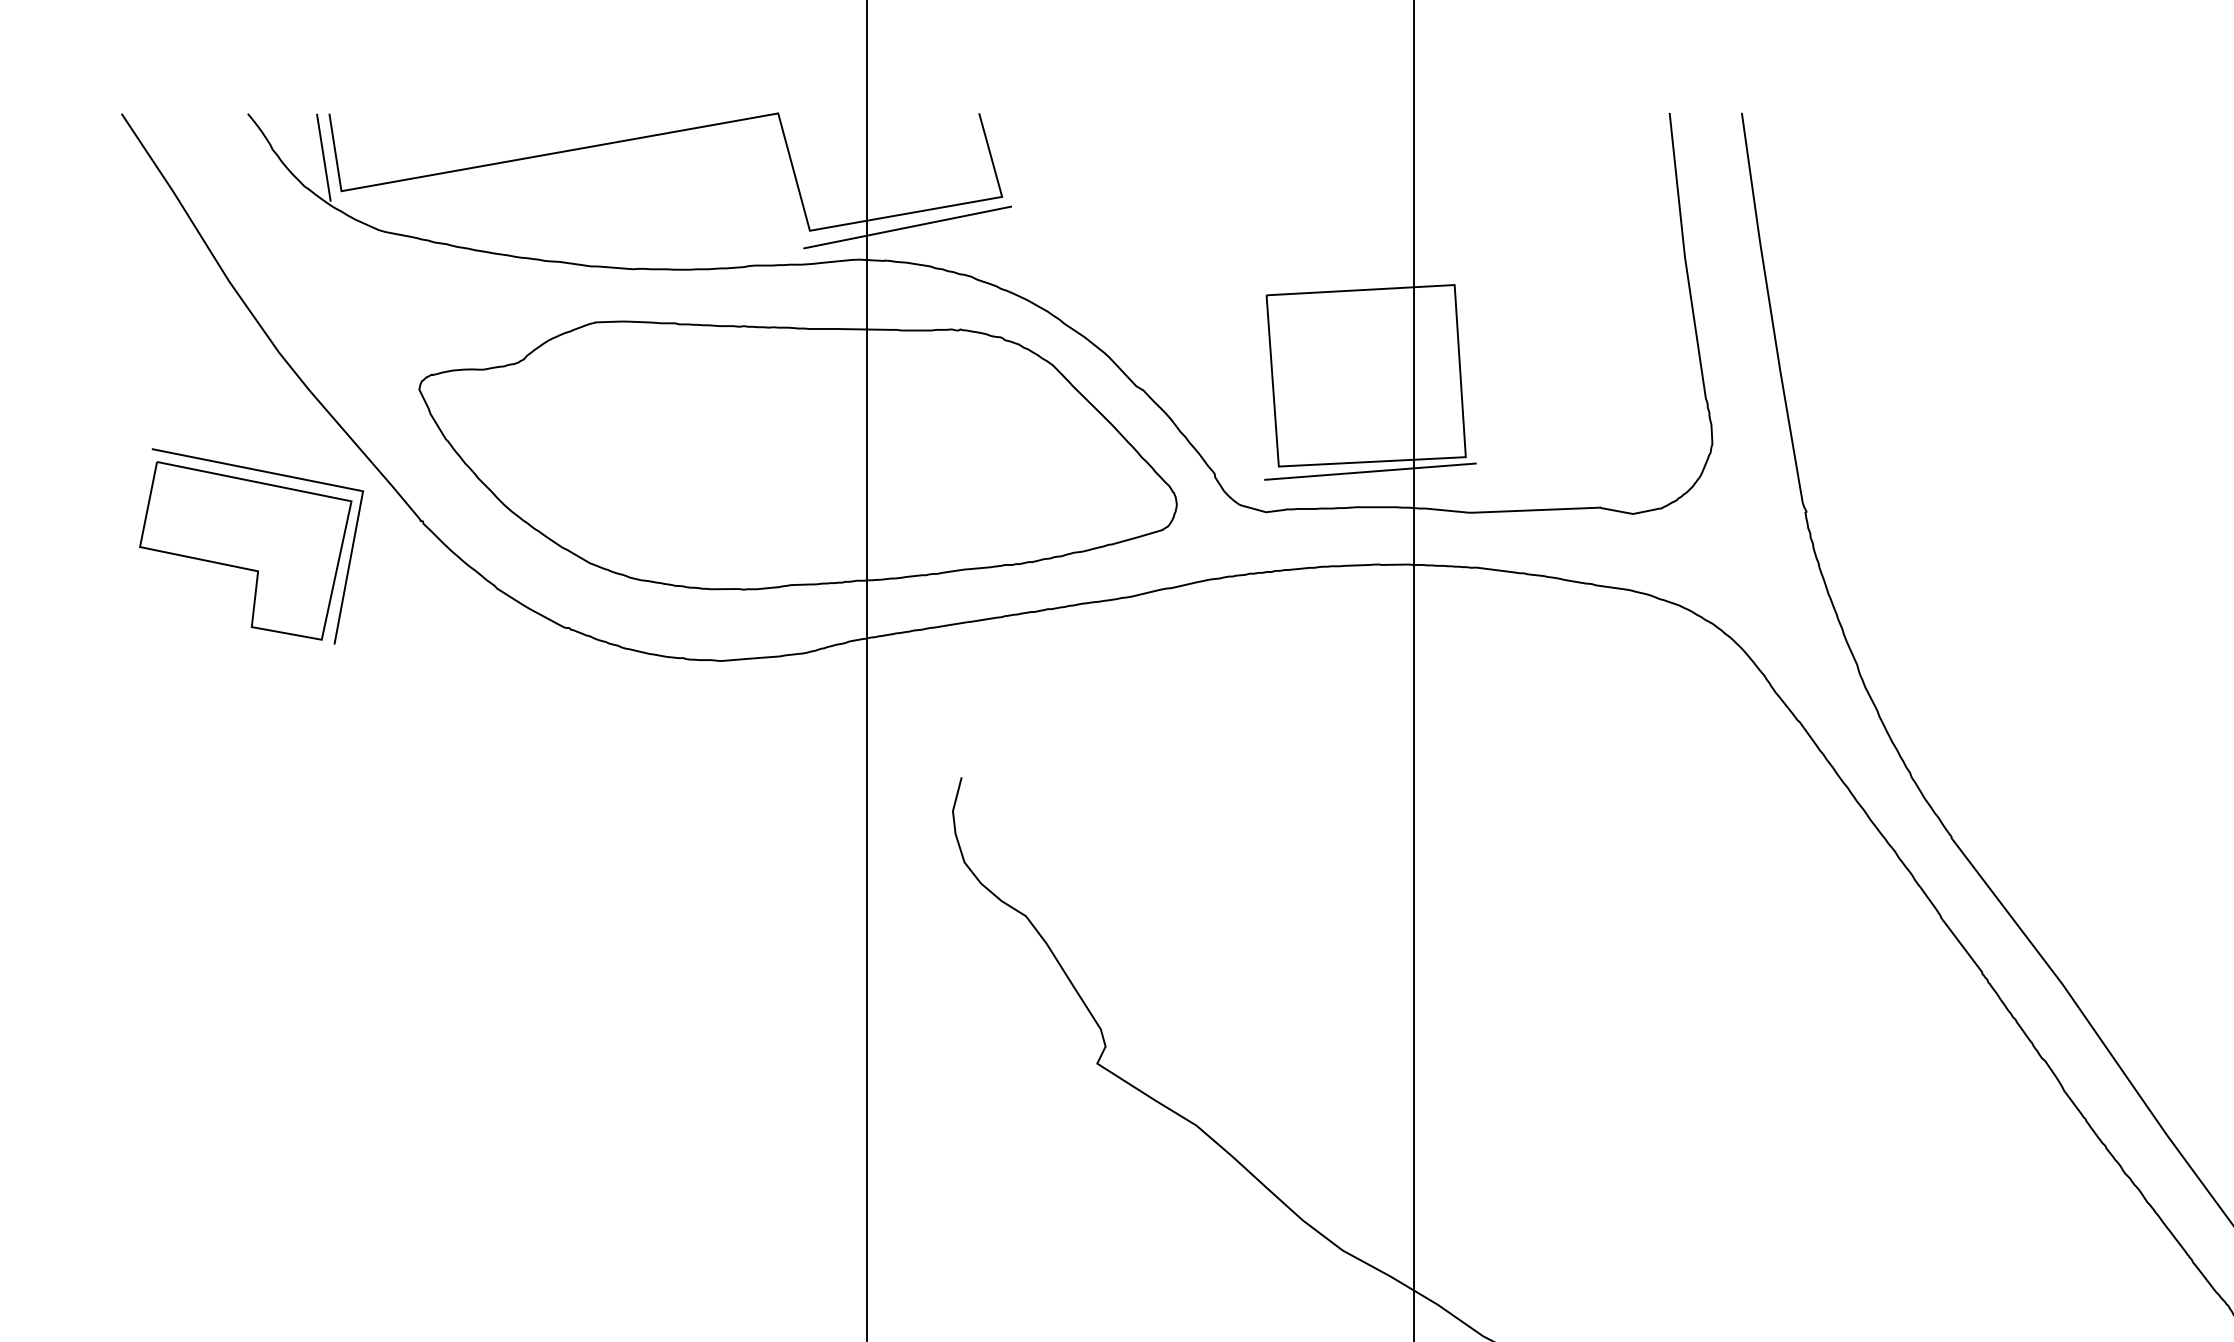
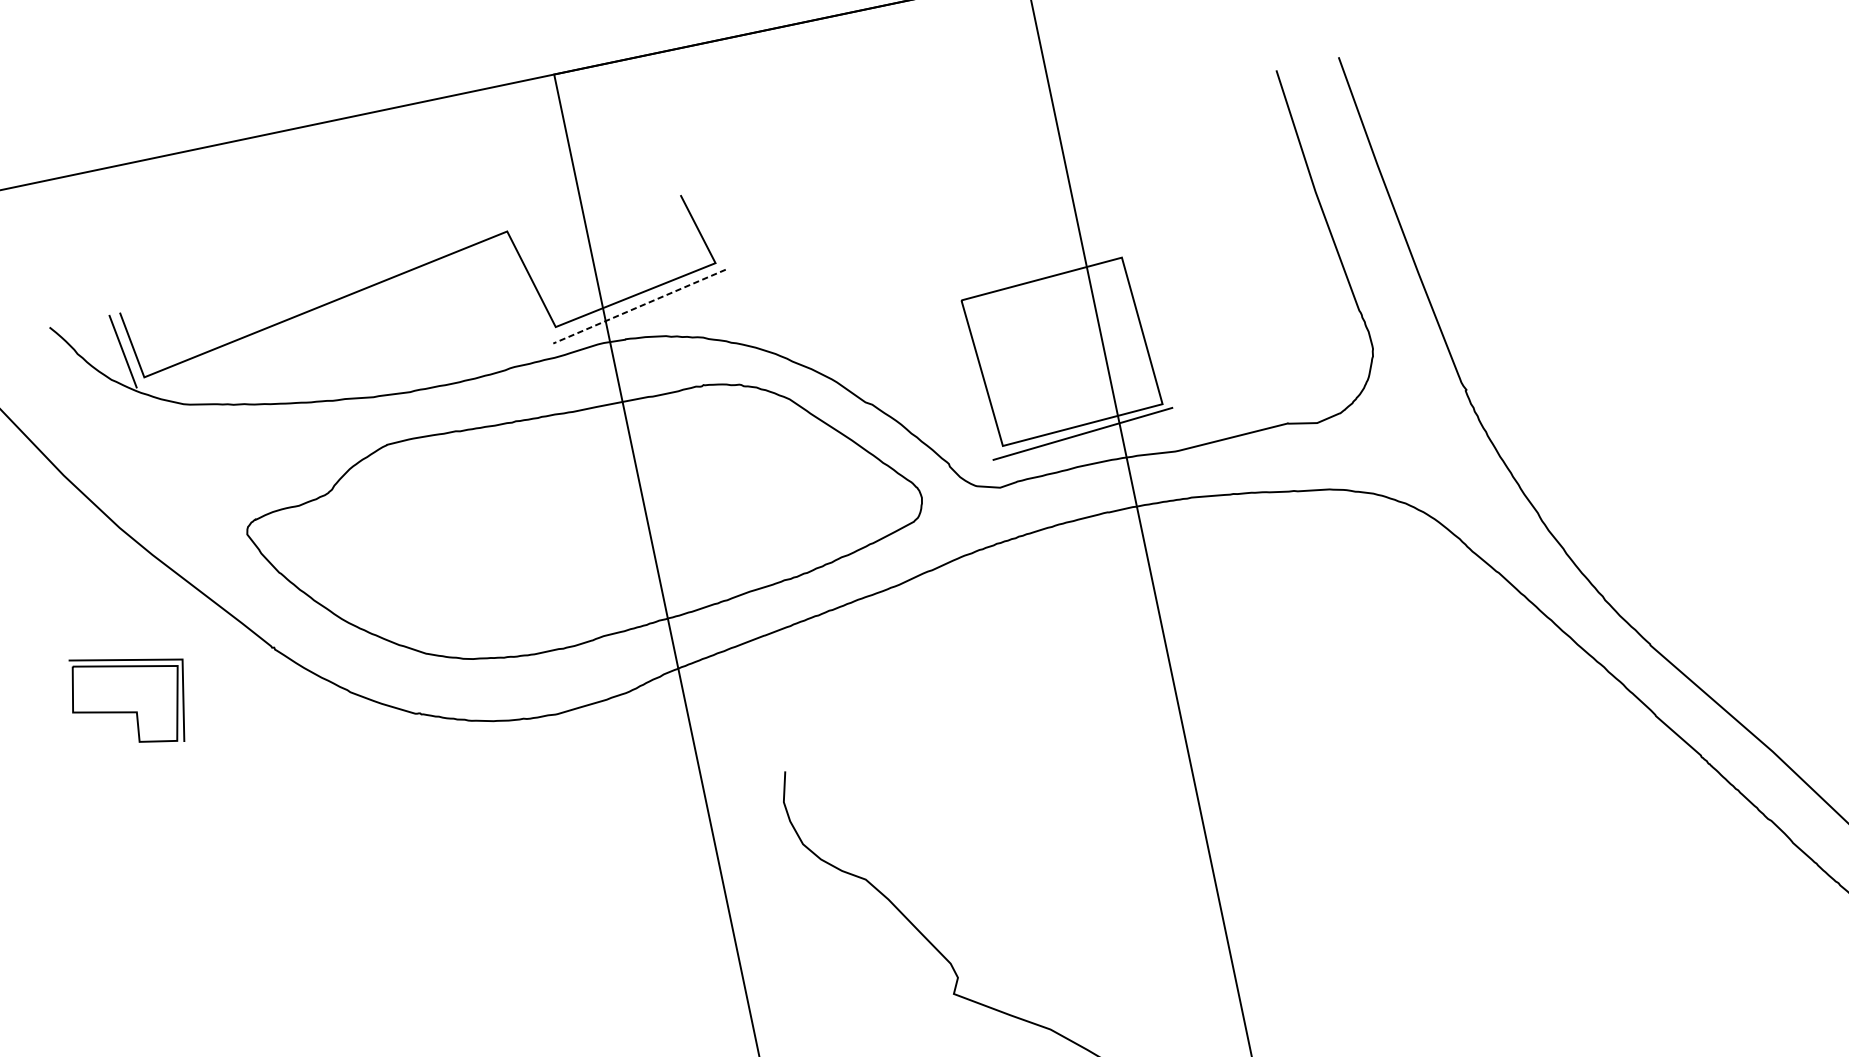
line: (907, 227) -> (639, 306), solid -> dashed
part: (251, 546) -> (130, 700), size x0.6

